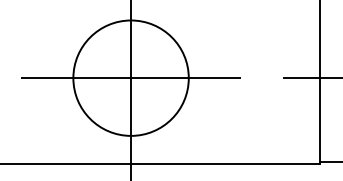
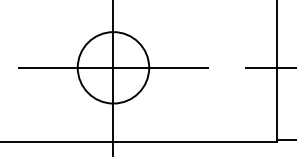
circle: (131, 77) -> (113, 67), size x0.71

